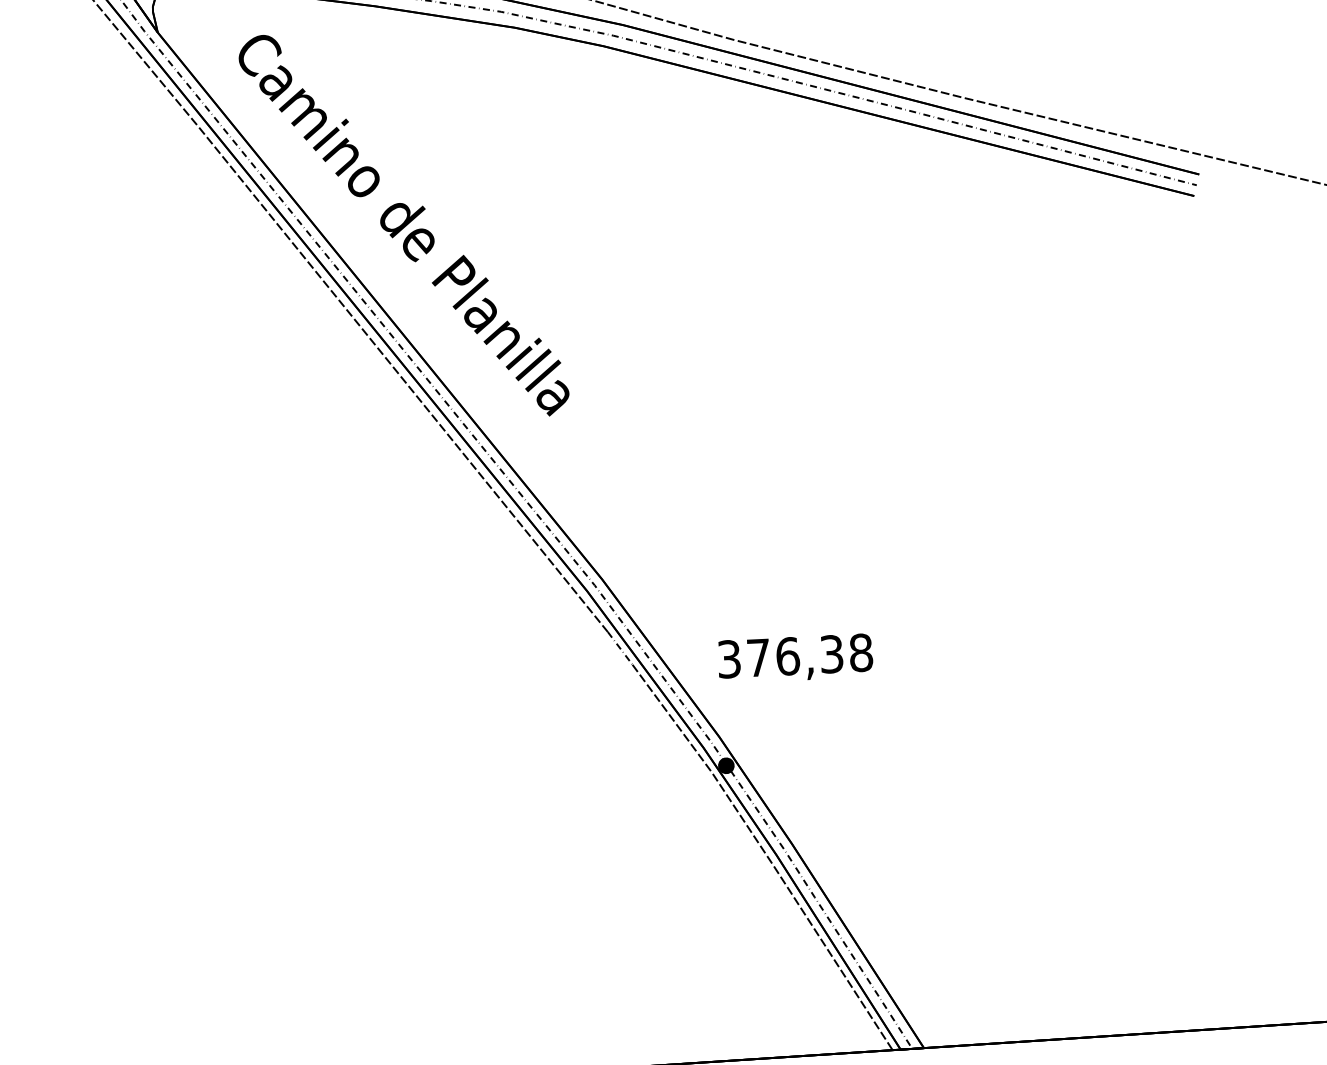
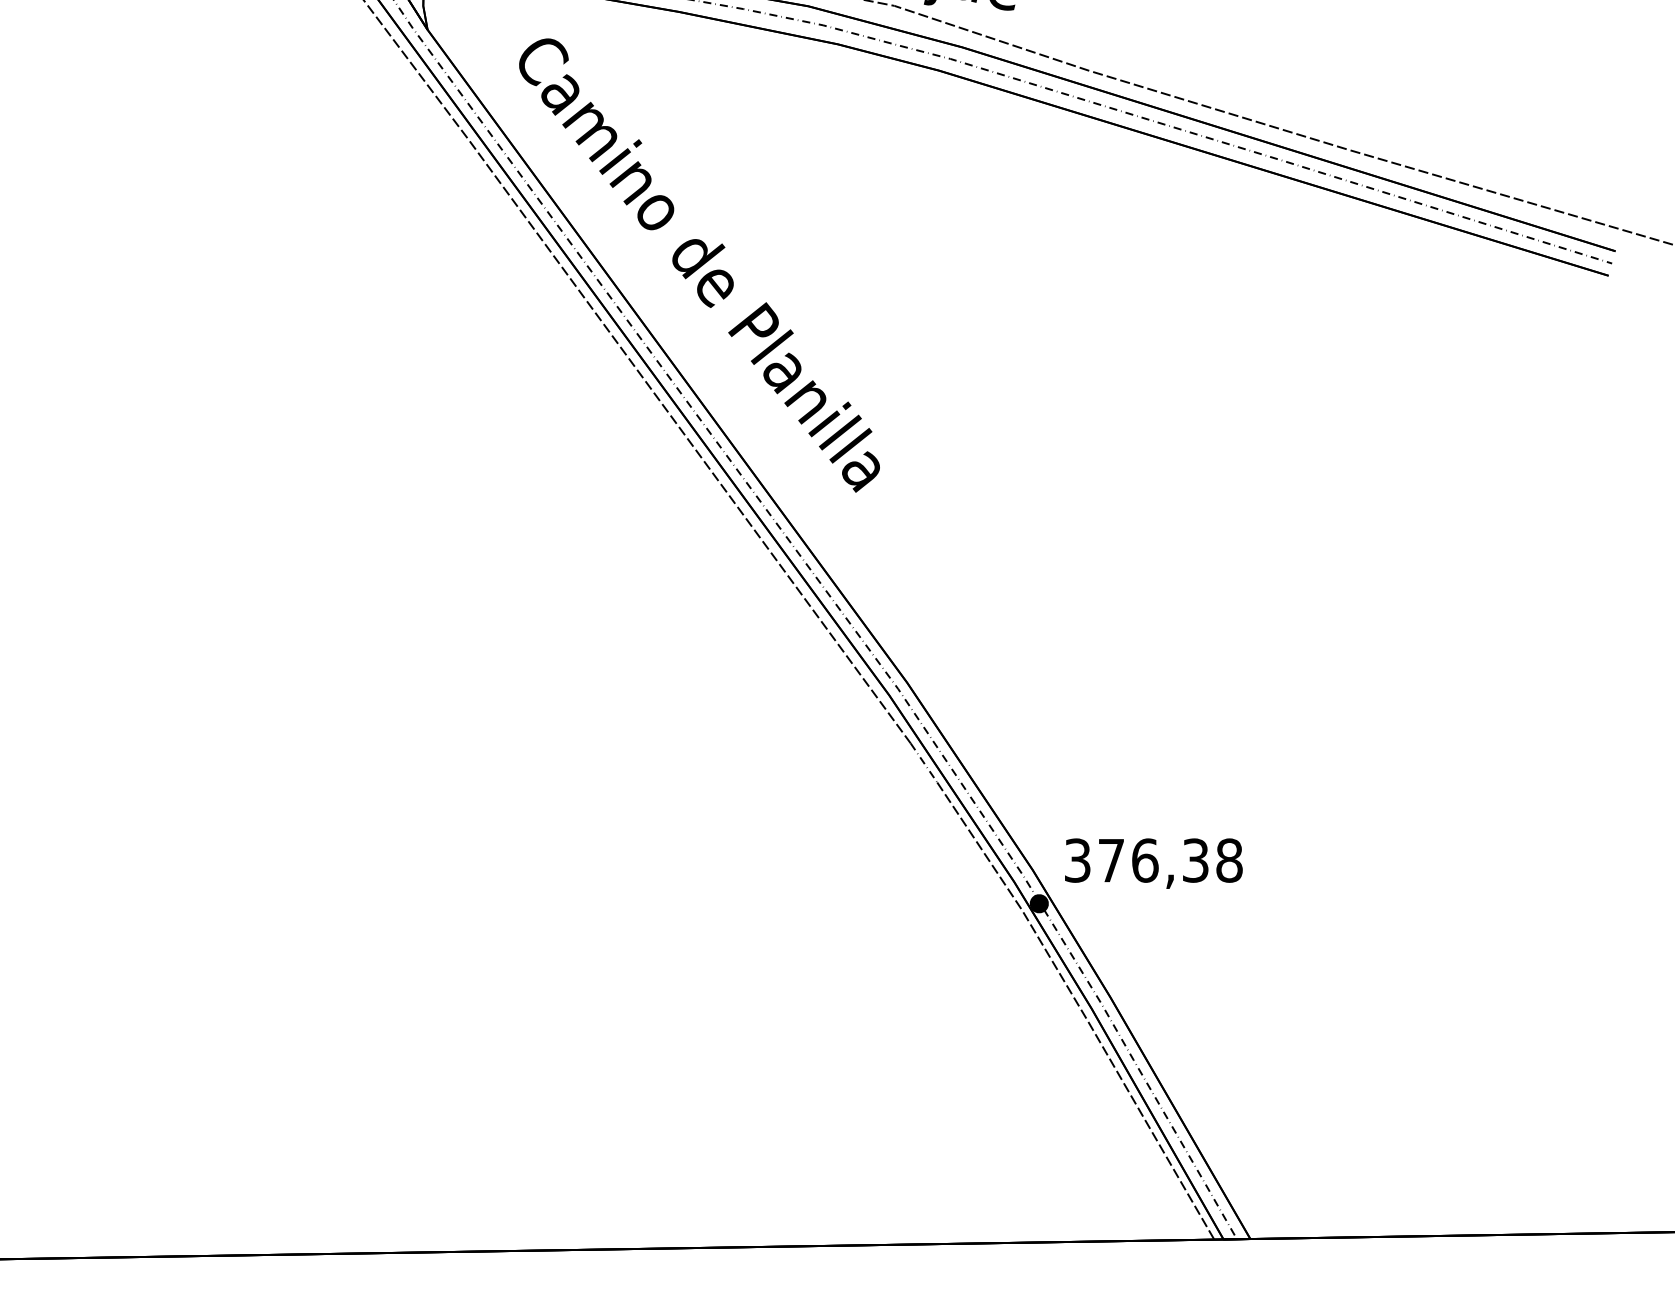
text: (795, 658) -> (1153, 863), moved

